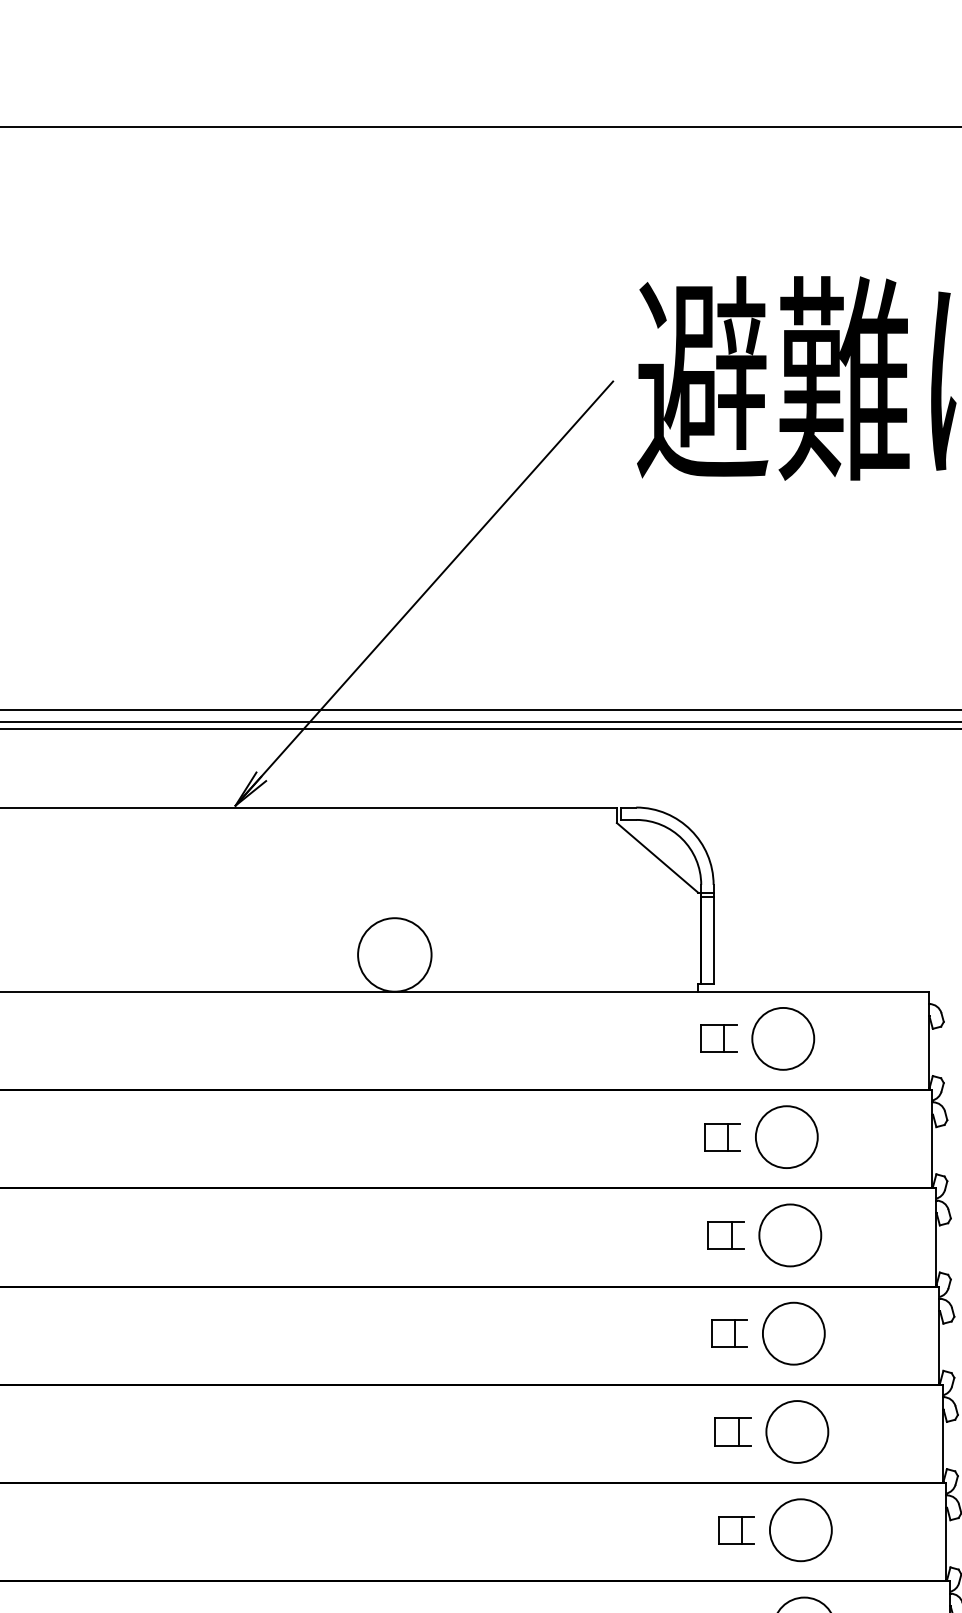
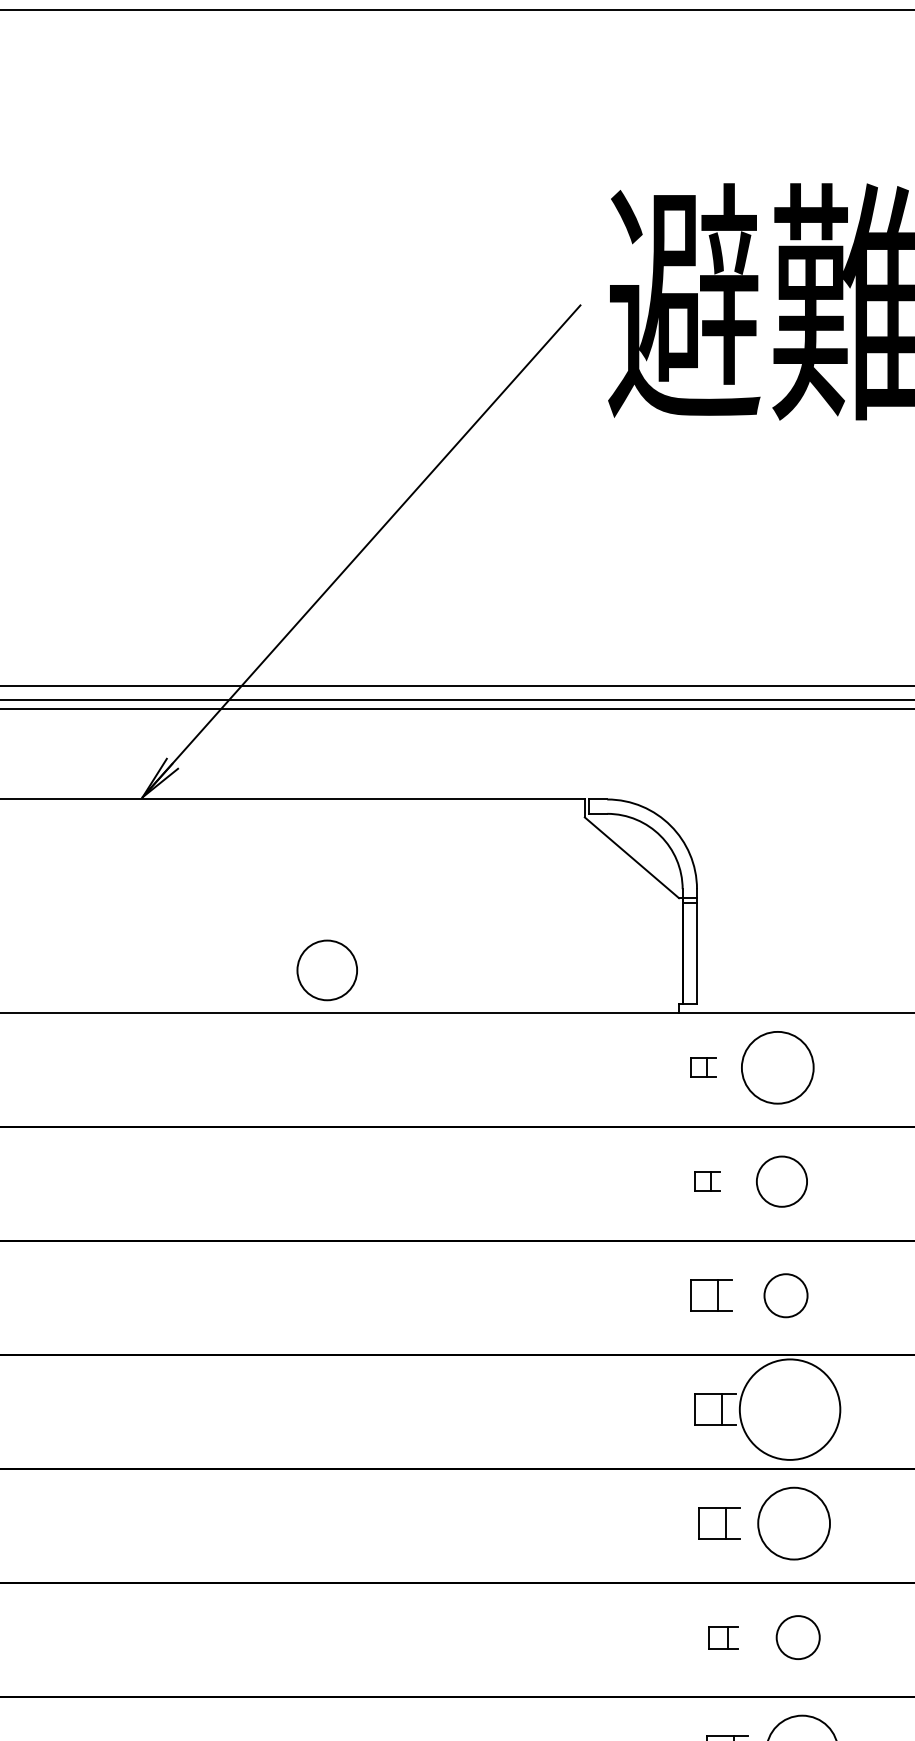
circle: (394, 954) -> (326, 969), size x0.7
part: (718, 1038) -> (702, 1067), size x0.6
circle: (786, 1136) -> (781, 1180), size x0.7
part: (722, 1137) -> (707, 1182), size x0.6
circle: (790, 1235) -> (786, 1295), size x0.6
circle: (793, 1333) -> (789, 1409), size x1.4
part: (736, 1530) -> (723, 1637), size x0.7
circle: (800, 1530) -> (797, 1637), size x0.6

